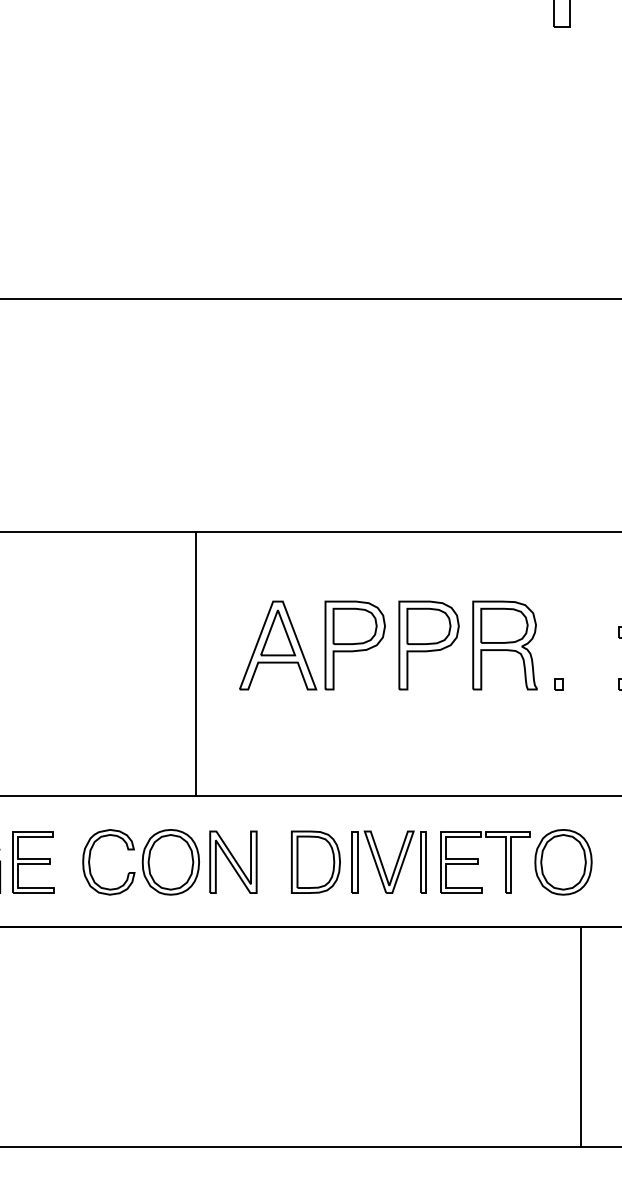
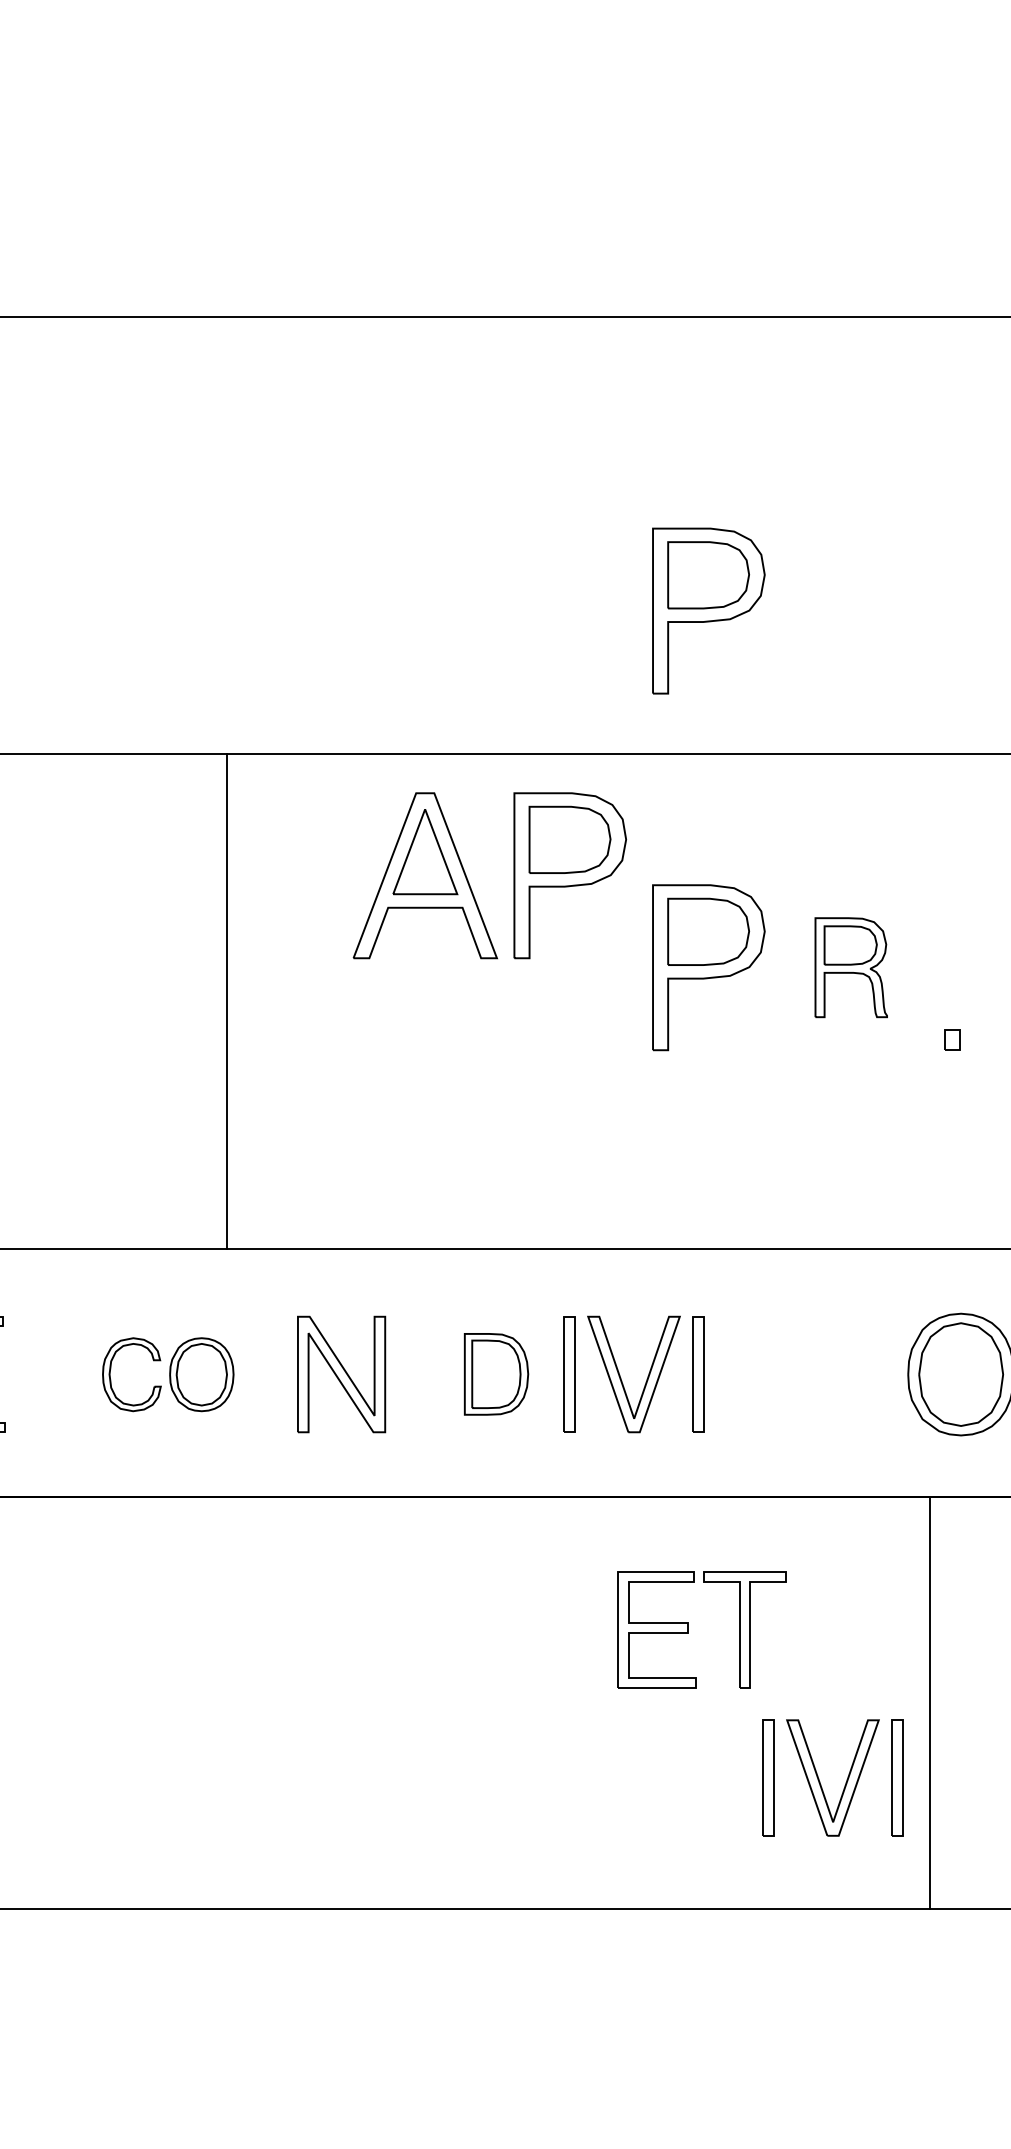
part: (428, 455) -> (707, 611), added
part: (504, 645) -> (850, 967), size x0.6
part: (301, 647) -> (469, 879), moved
line: (196, 663) -> (227, 1001), moved
part: (315, 861) -> (495, 1373), size x0.7
part: (140, 862) -> (167, 1374), size x0.6
part: (478, 862) -> (688, 1630), moved
line: (581, 1037) -> (931, 1703), moved
part: (488, 1077) -> (820, 1778), added

